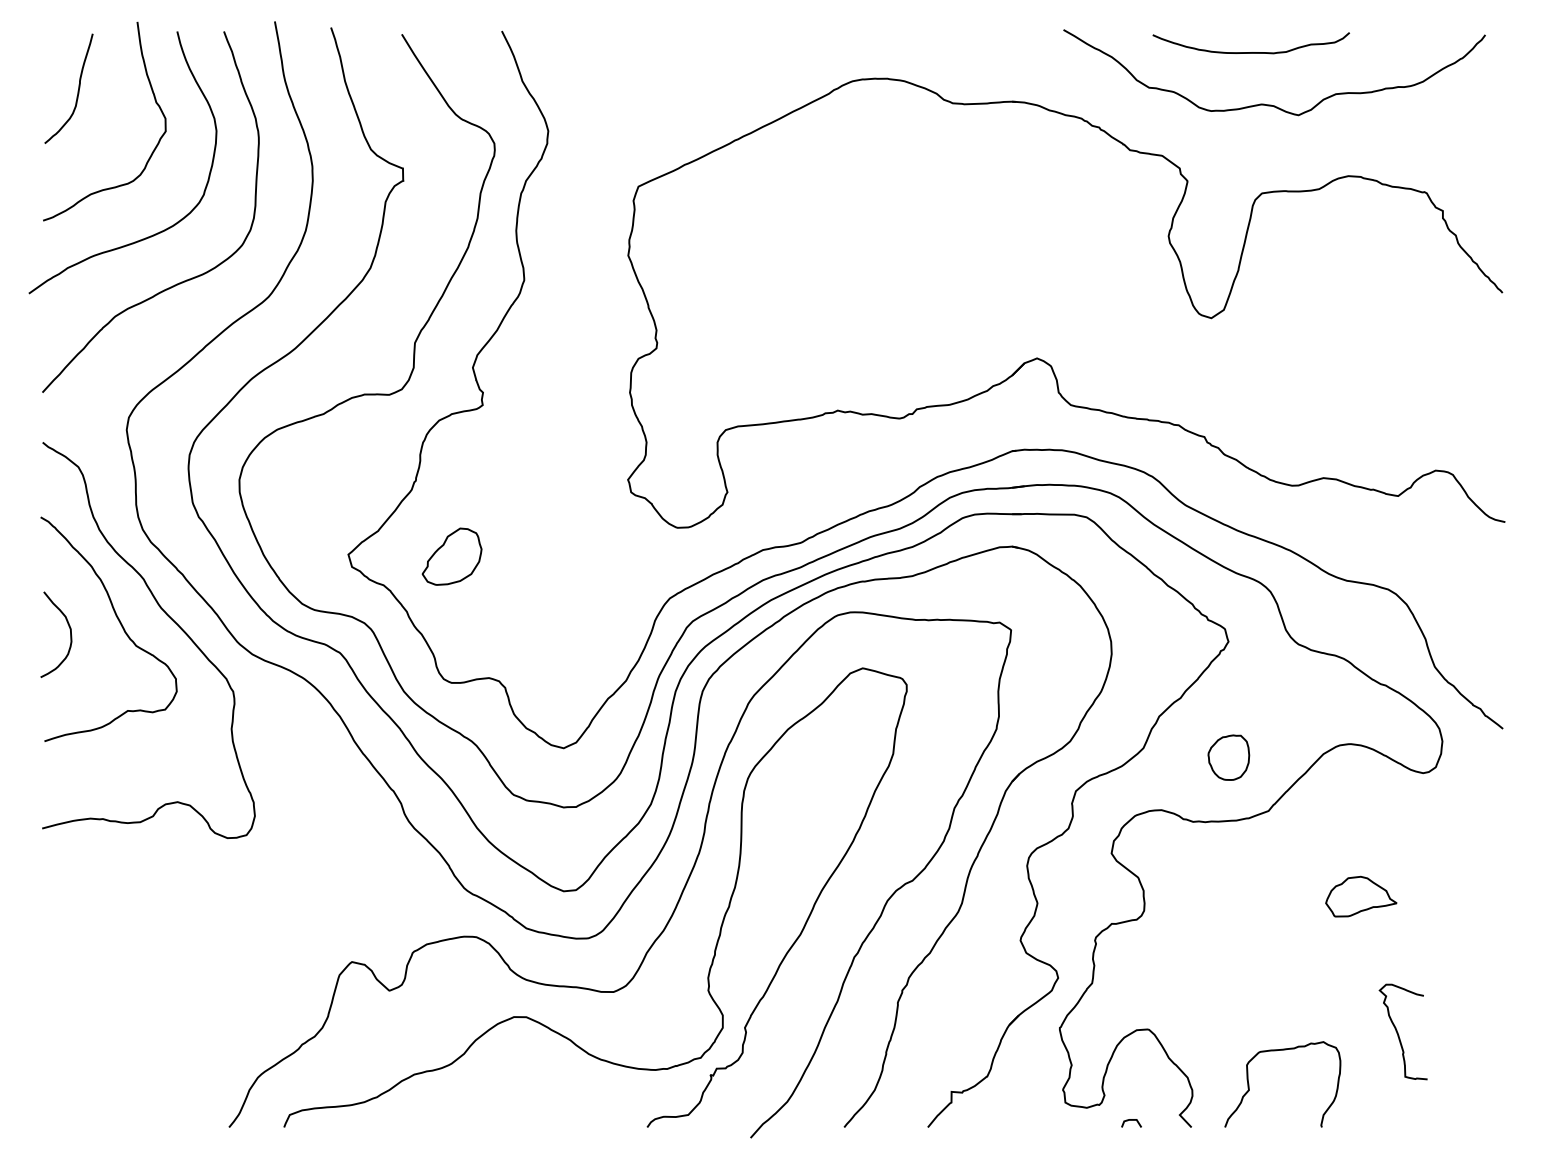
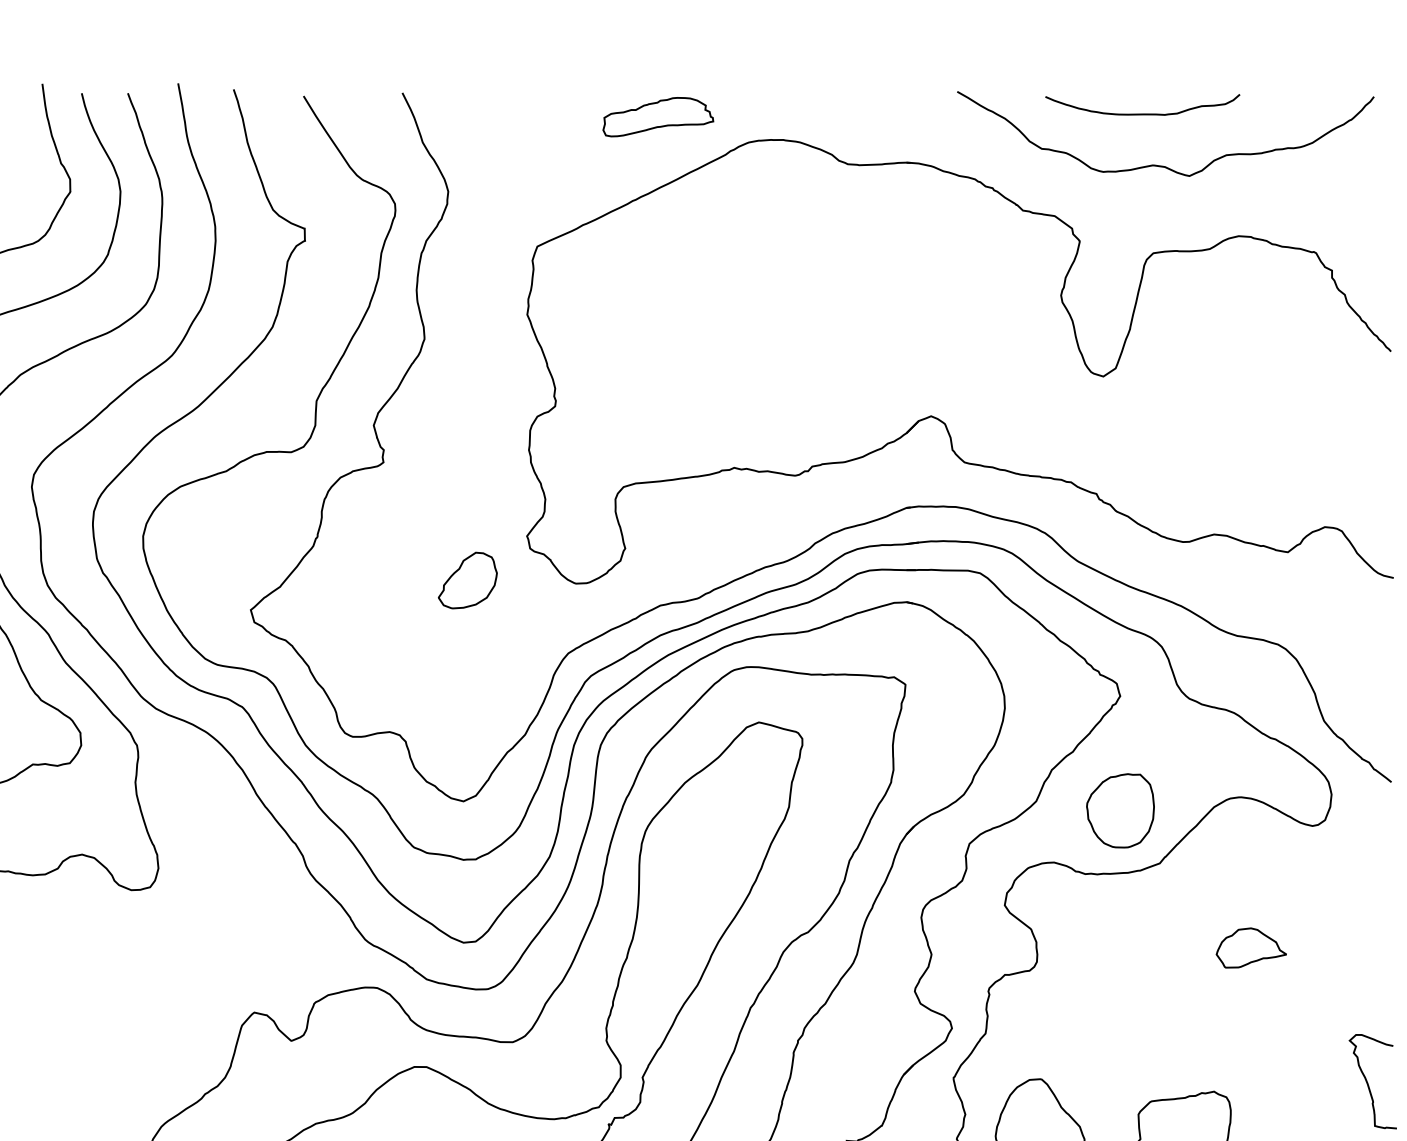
part: (760, 55) -> (657, 117), added
part: (451, 556) -> (467, 580), moved
part: (1228, 757) -> (1120, 810), size x1.67
curve: (1398, 1032) -> (1368, 1082), moved

